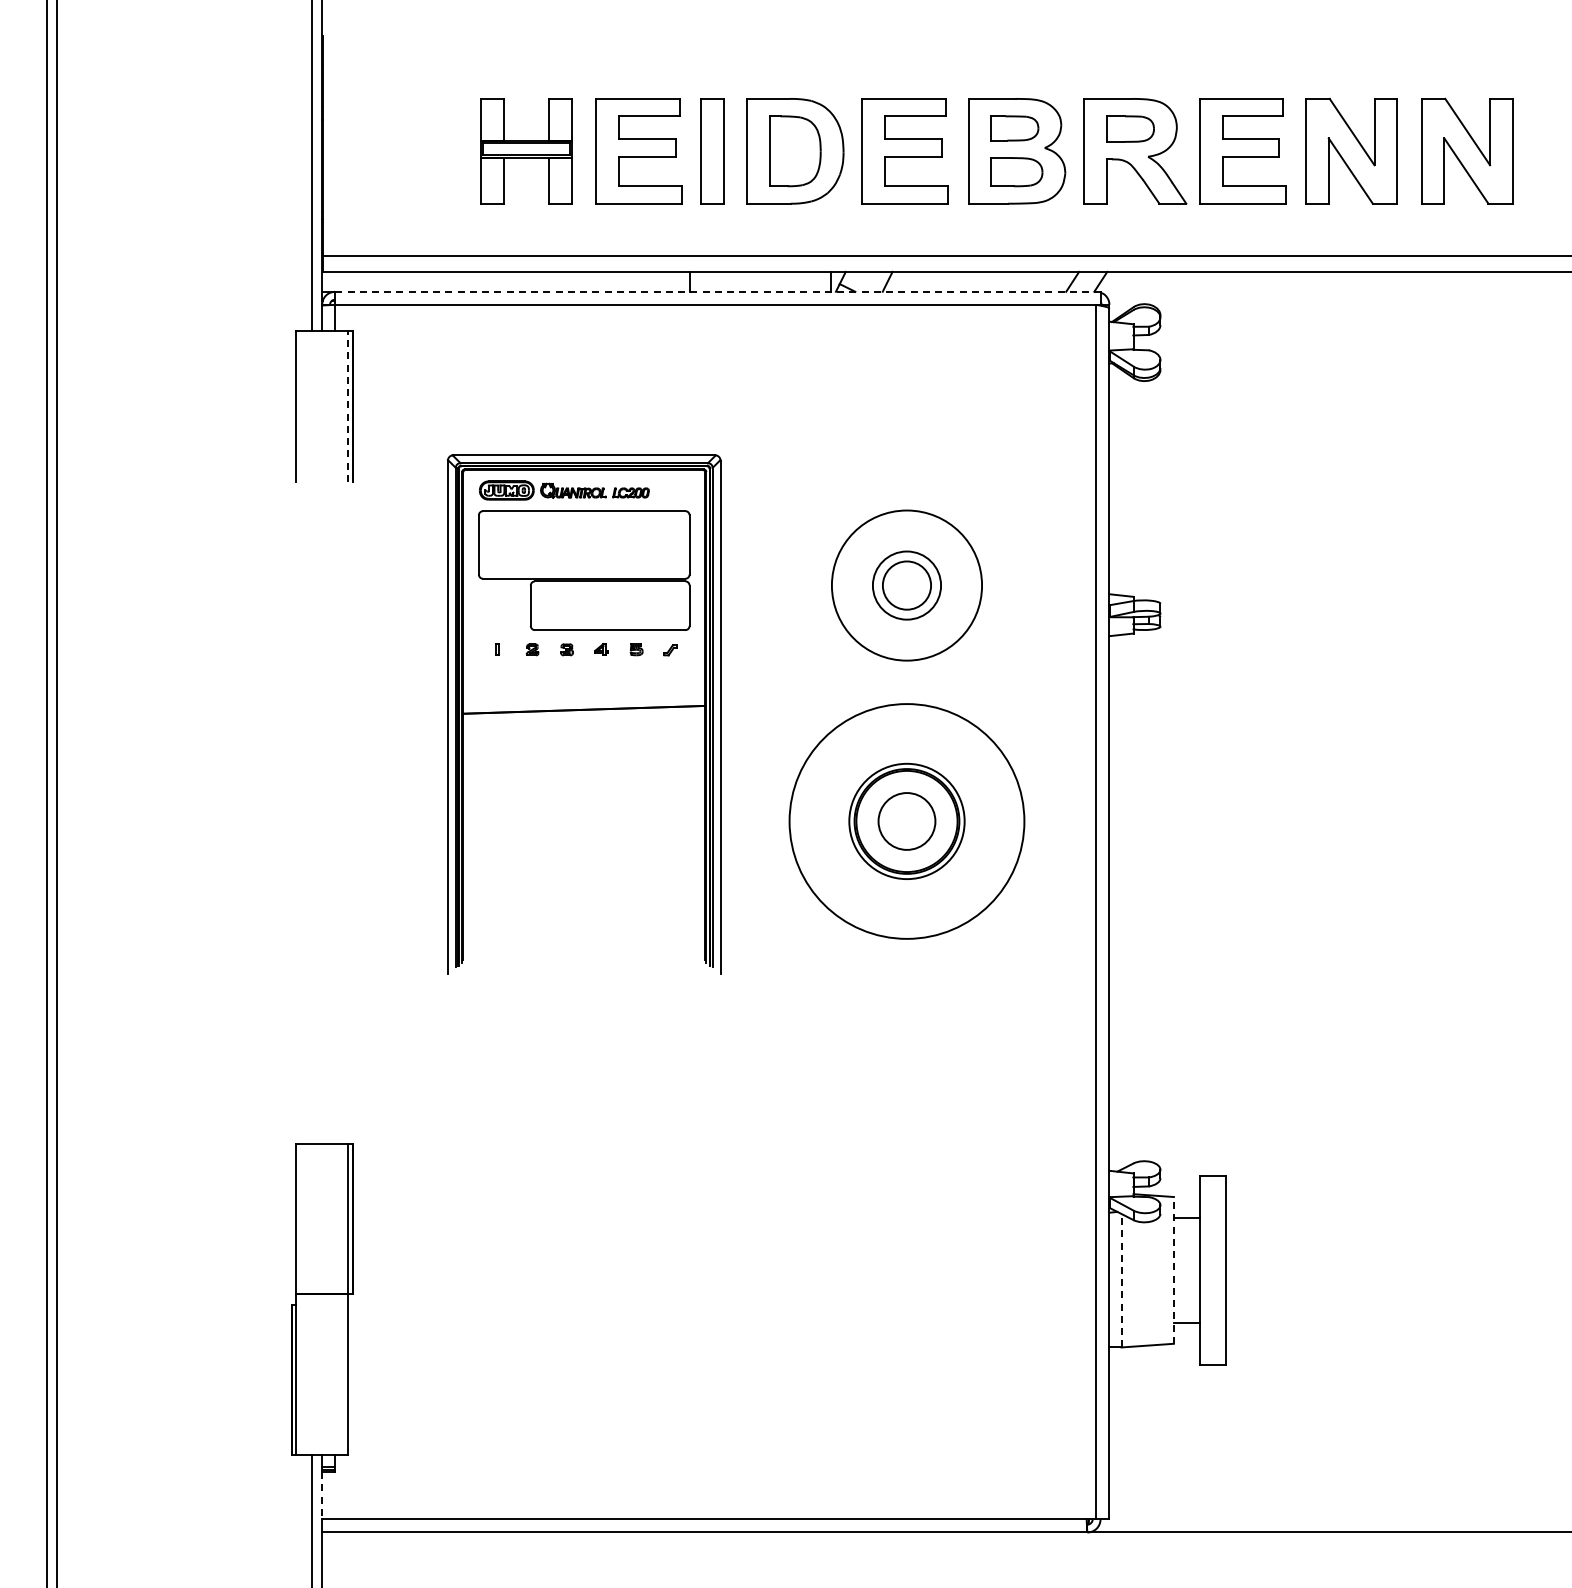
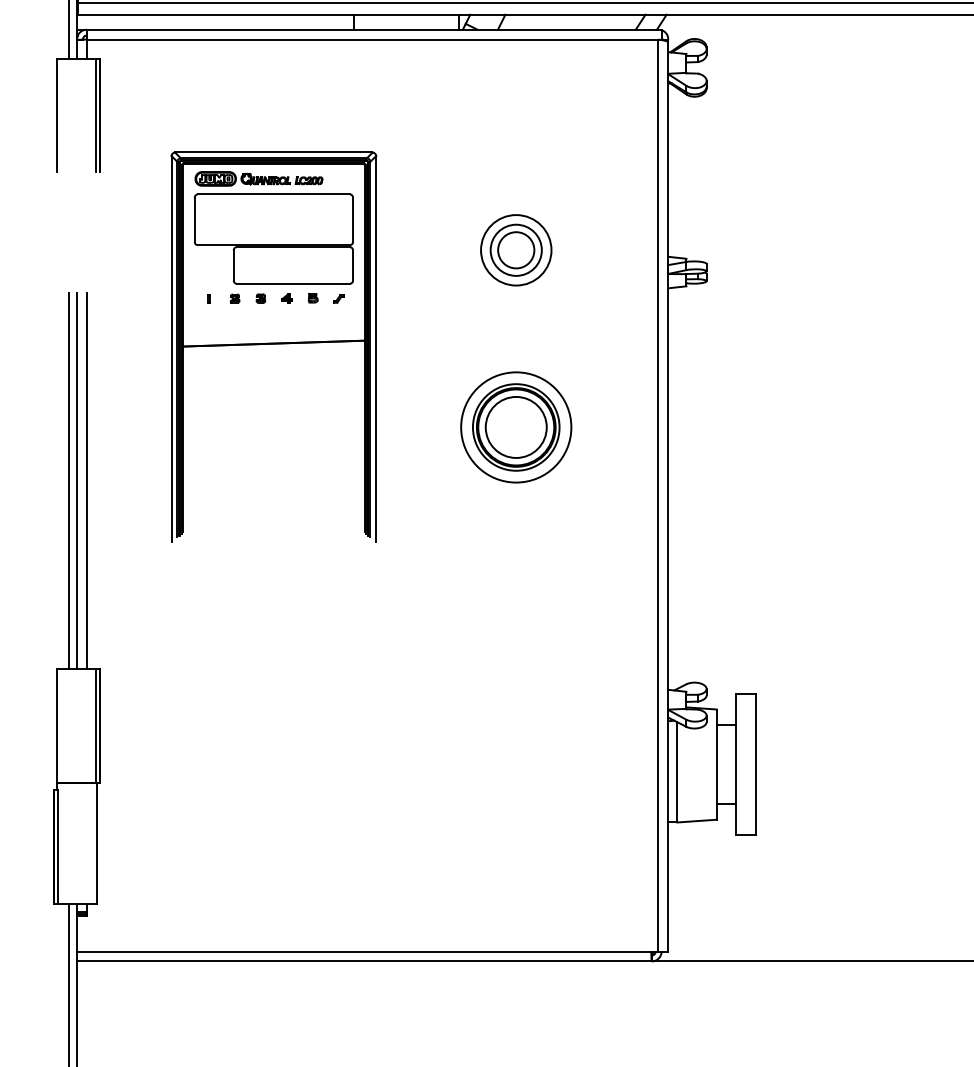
line: (715, 291) -> (372, 29), dashed -> solid
line: (347, 405) -> (96, 115), dashed -> solid
circle: (906, 585) -> (515, 250), size x0.62
circle: (906, 821) -> (515, 427), size x0.62
circle: (906, 821) -> (515, 427), size x1.43
line: (311, 892) -> (69, 480), added
line: (322, 892) -> (77, 480), added
line: (335, 892) -> (87, 480), added
line: (1173, 1269) -> (716, 763), dashed -> solid
line: (1121, 1280) -> (677, 772), dashed -> solid
line: (322, 1495) -> (77, 933), dashed -> solid

